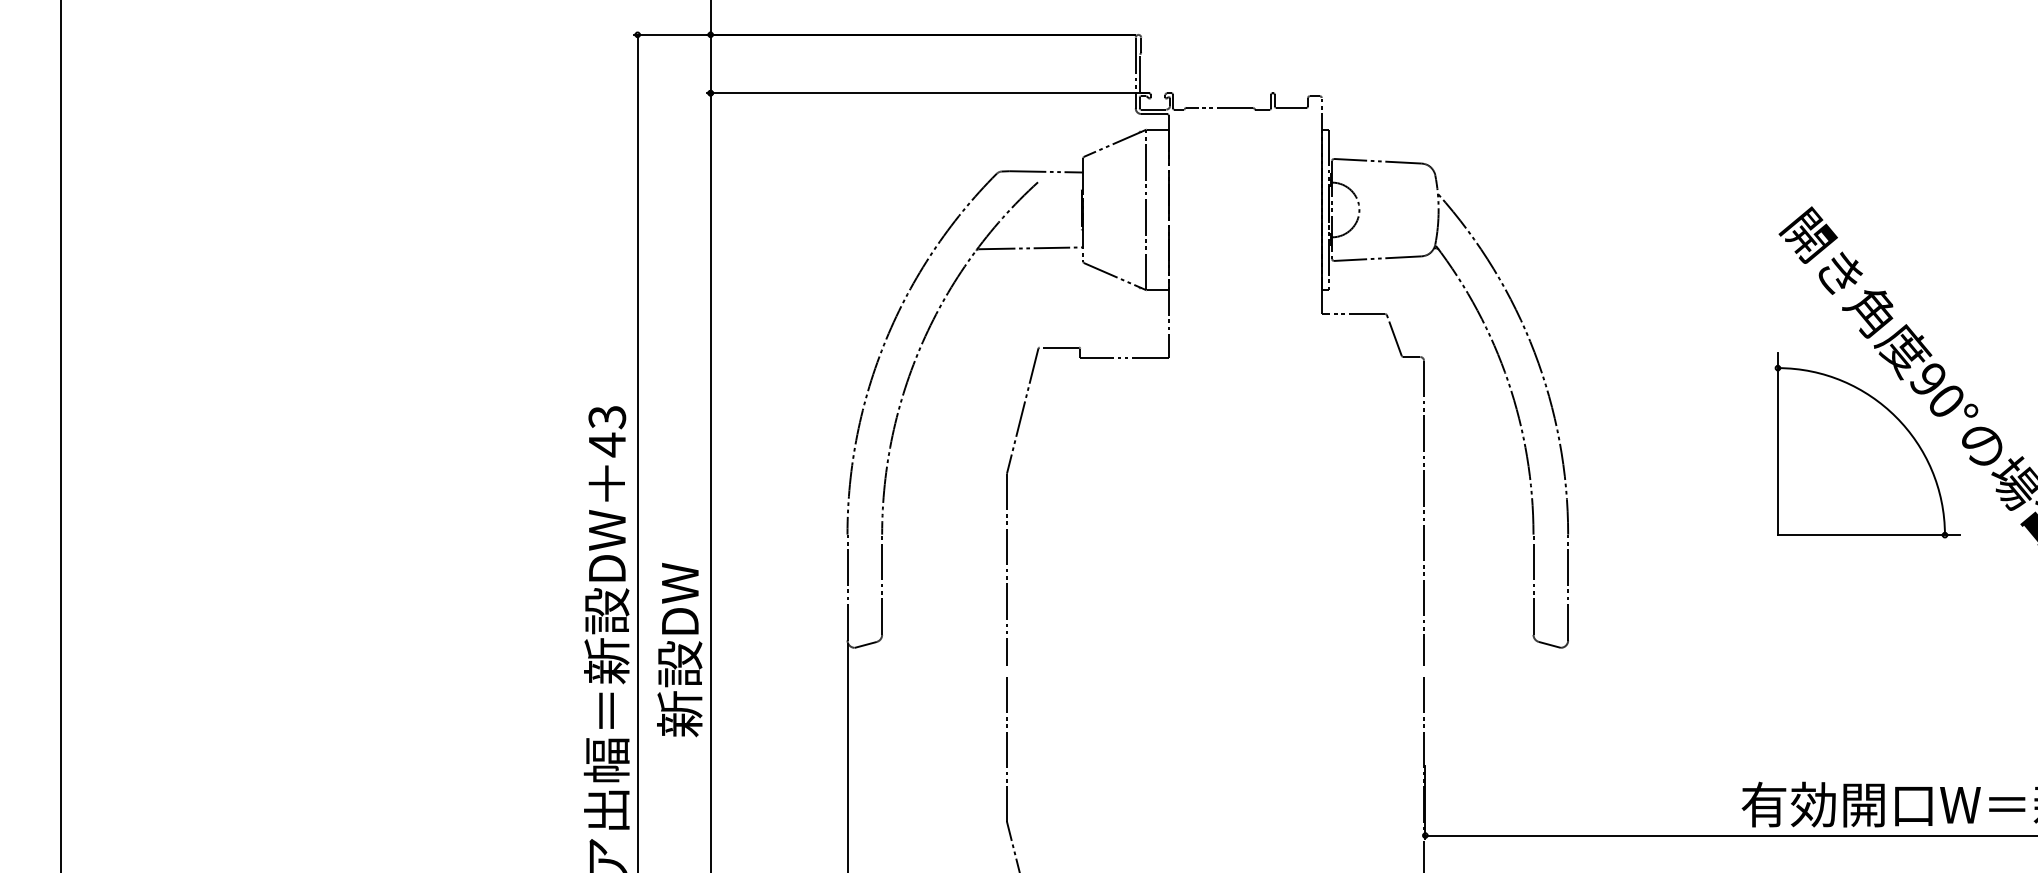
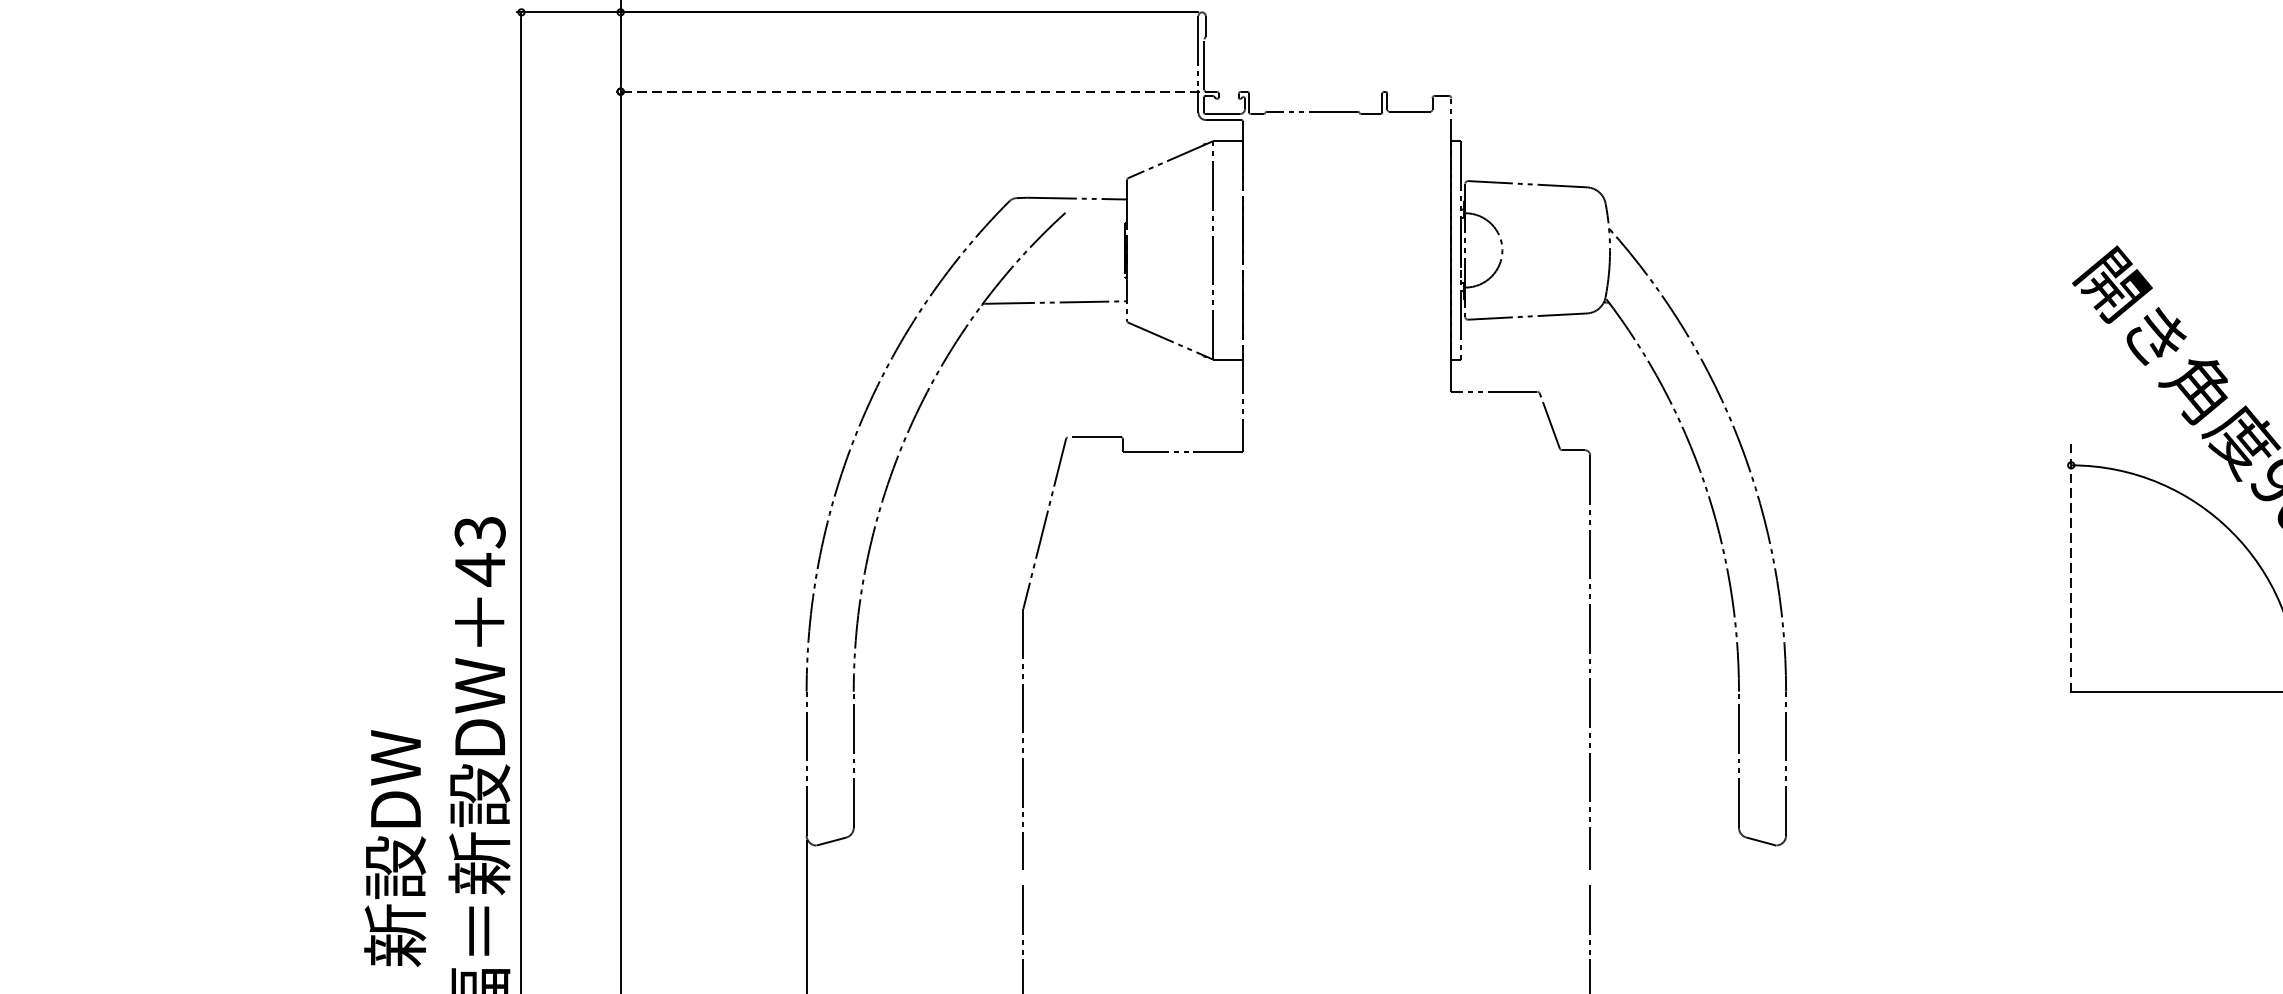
line: (926, 93) -> (914, 92), solid -> dashed
line: (1777, 443) -> (2070, 567), solid -> dashed
text: (679, 649) -> (394, 847), moved

